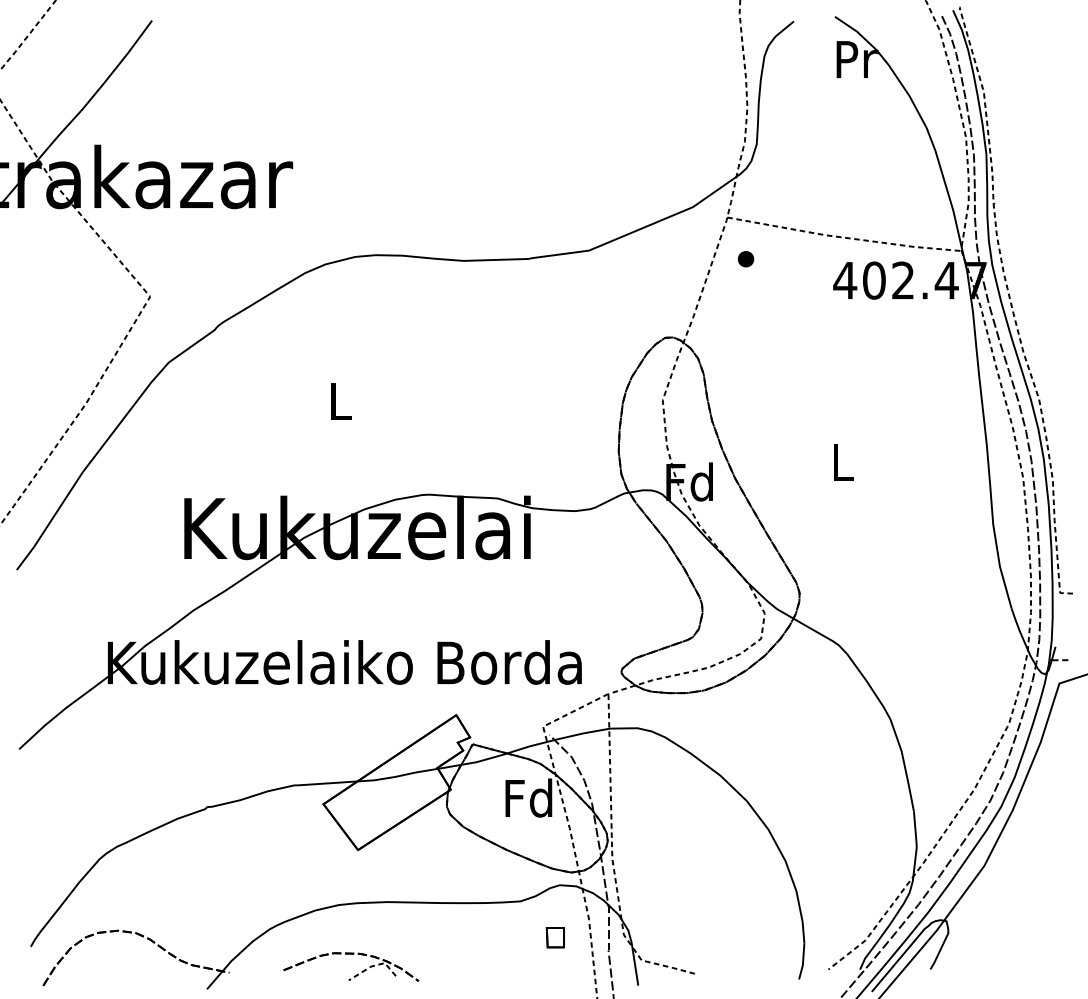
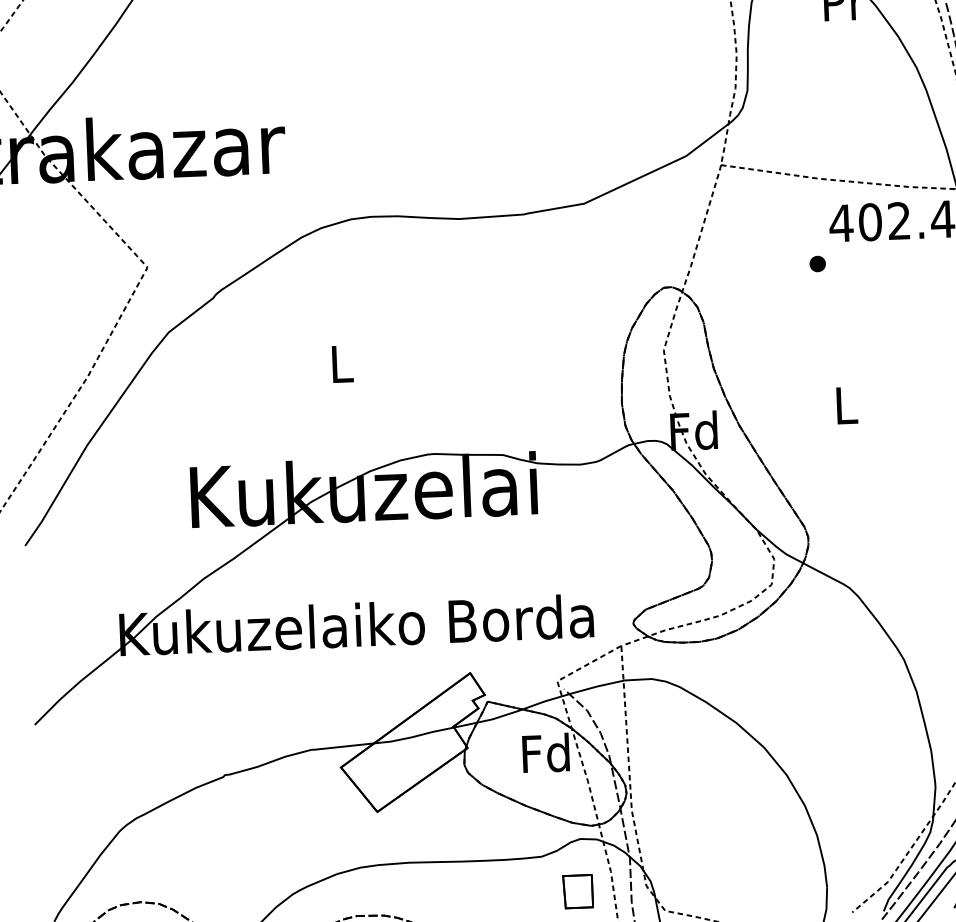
part: (746, 259) -> (818, 264), moved
part: (555, 937) -> (578, 891), size x1.67

